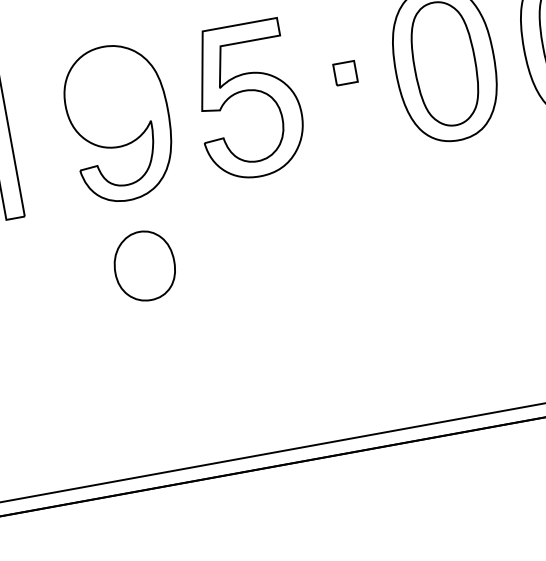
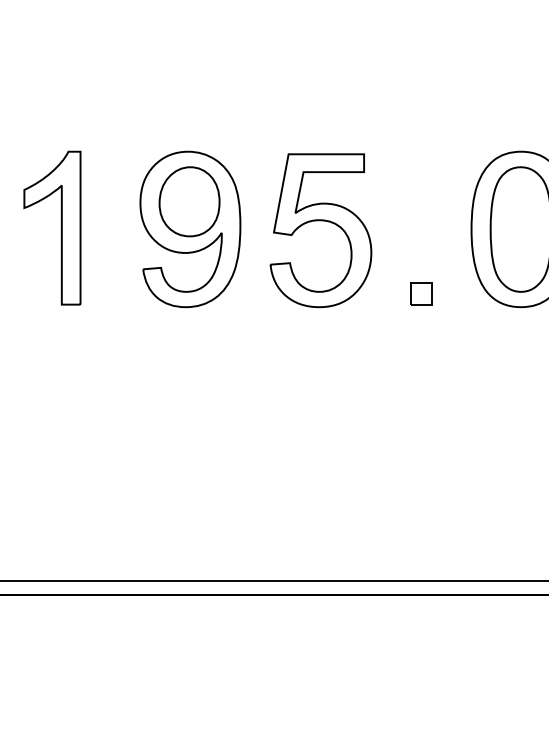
part: (345, 72) -> (421, 293), moved
part: (144, 265) -> (189, 201), moved

